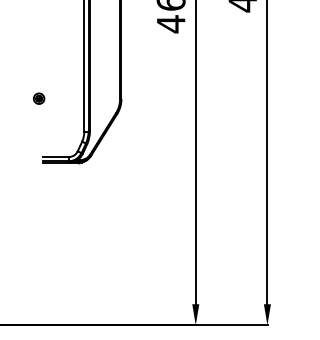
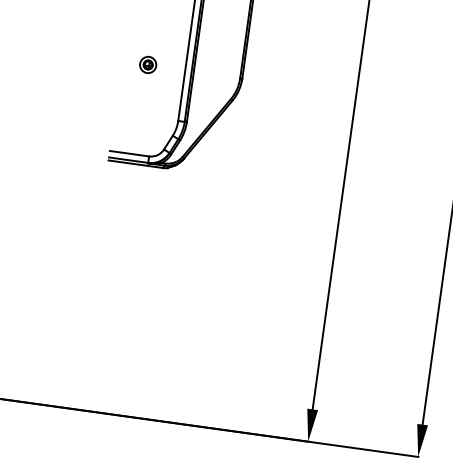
part: (39, 98) -> (148, 64), moved

